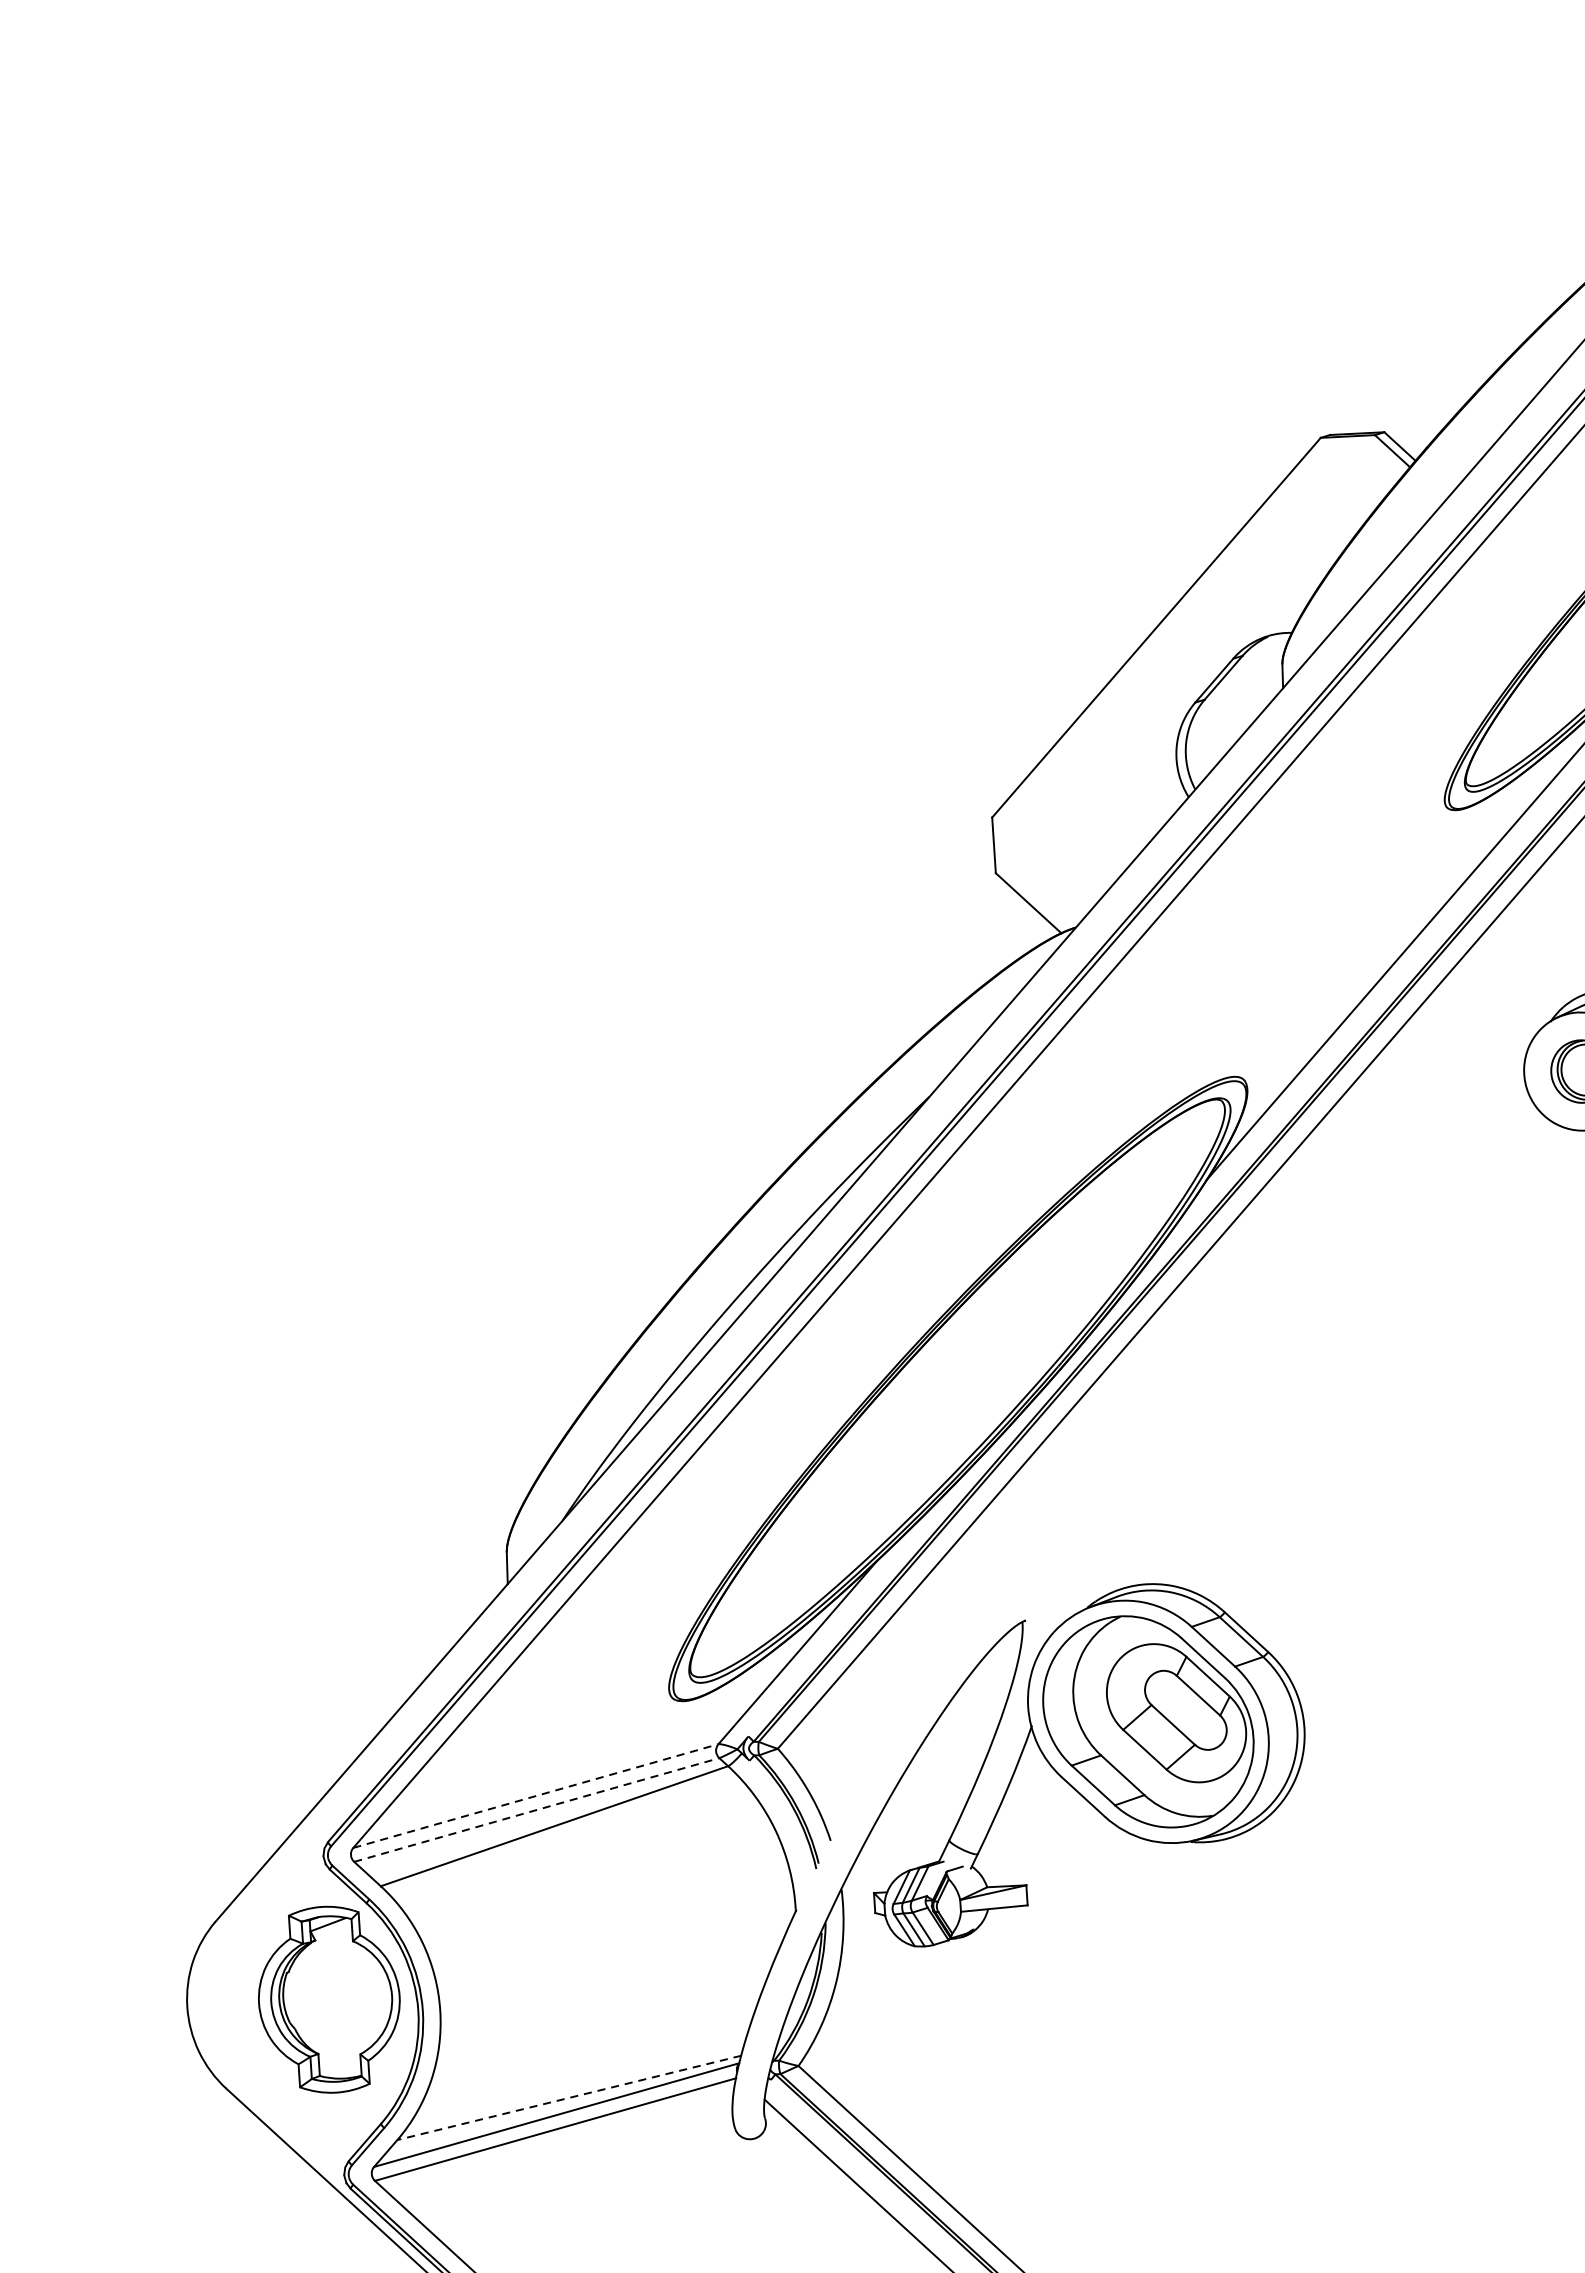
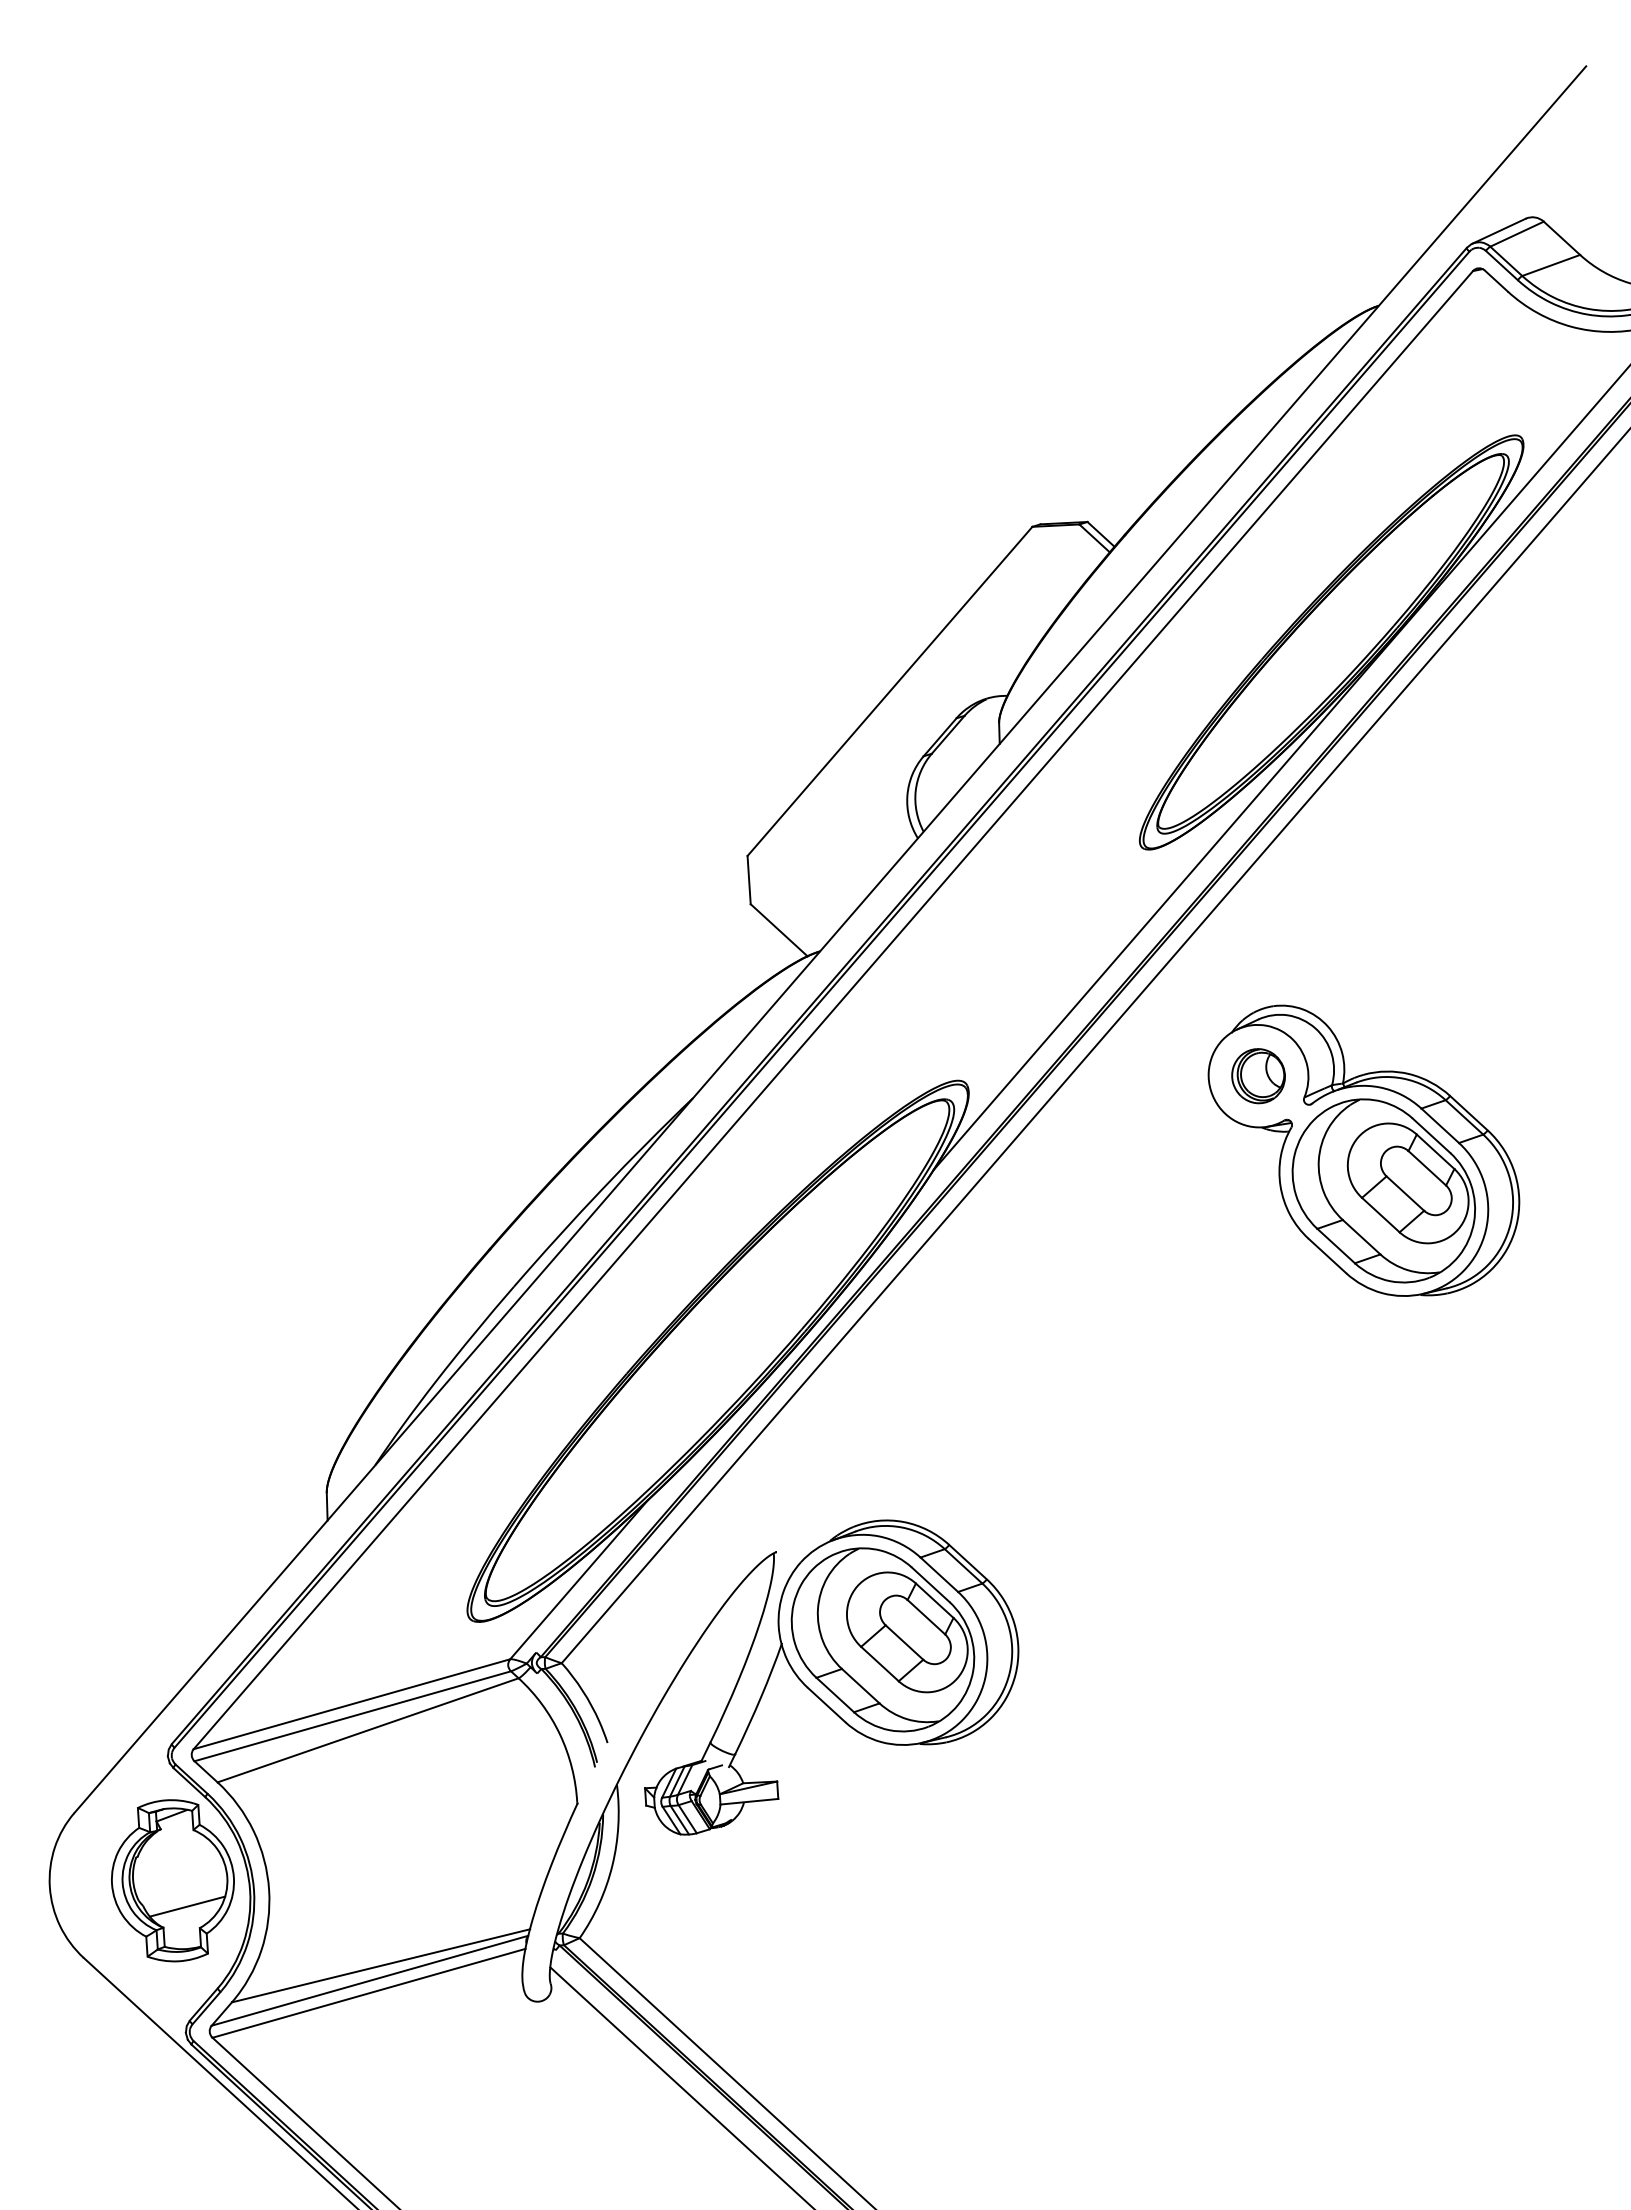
line: (535, 1796) -> (351, 1704), dashed -> solid
line: (536, 1810) -> (352, 1716), dashed -> solid
line: (346, 2029) -> (187, 1906), added
line: (569, 2097) -> (381, 1965), dashed -> solid

